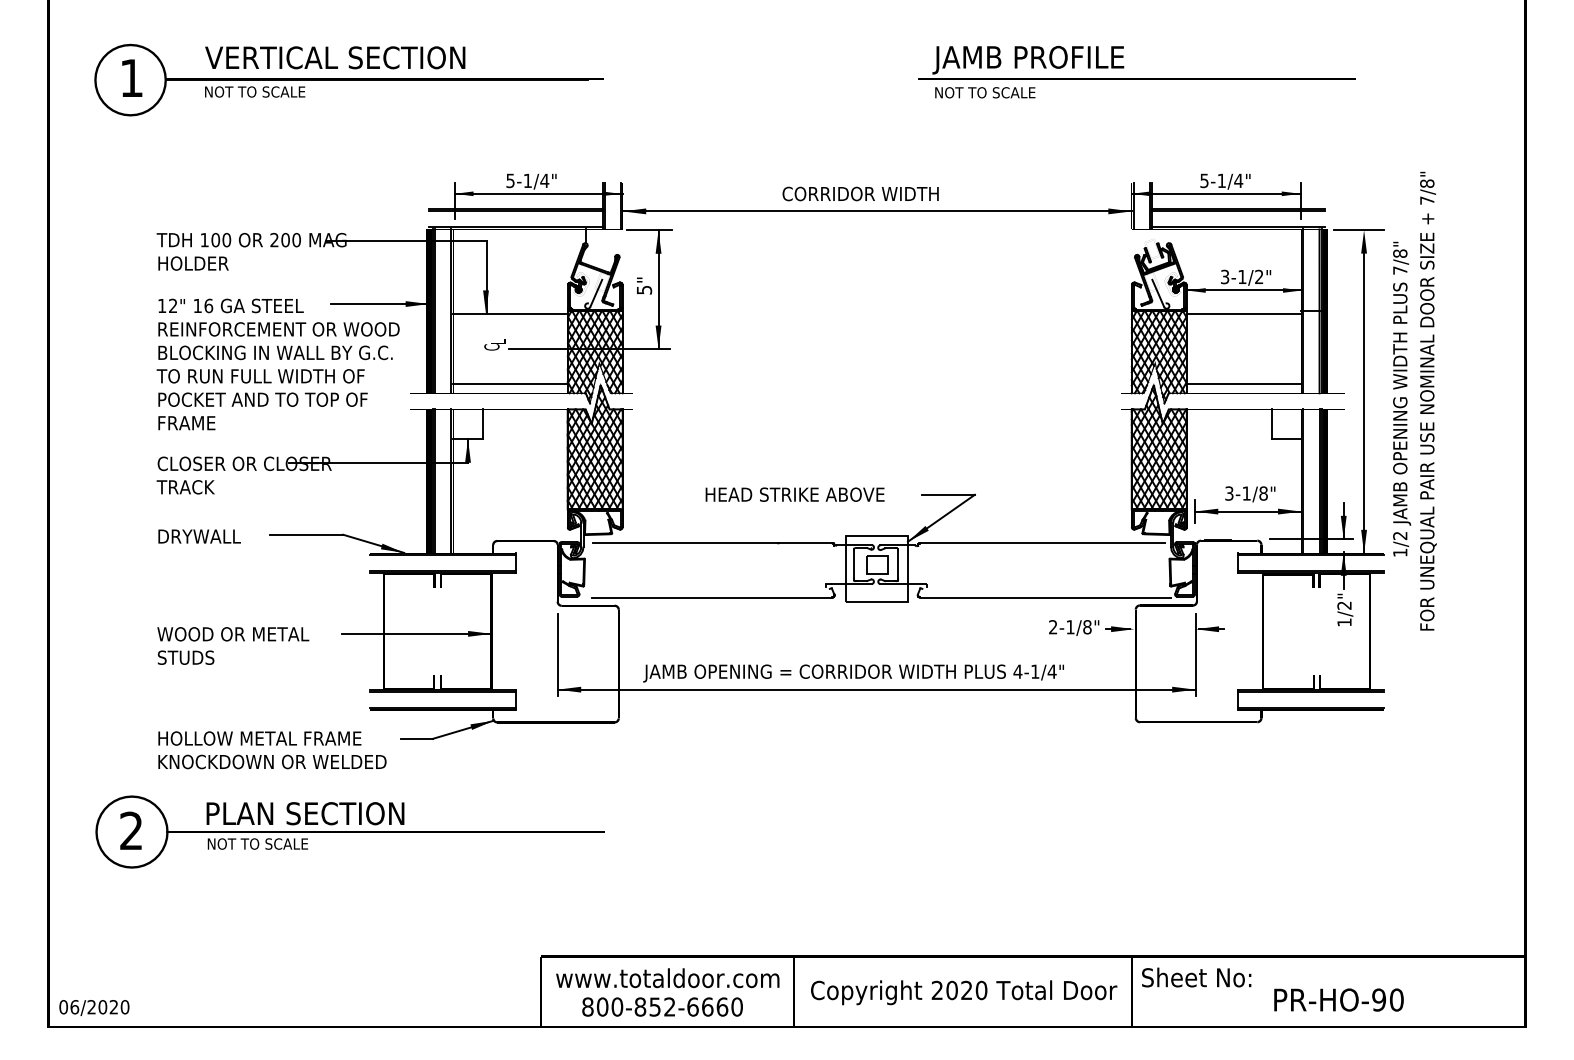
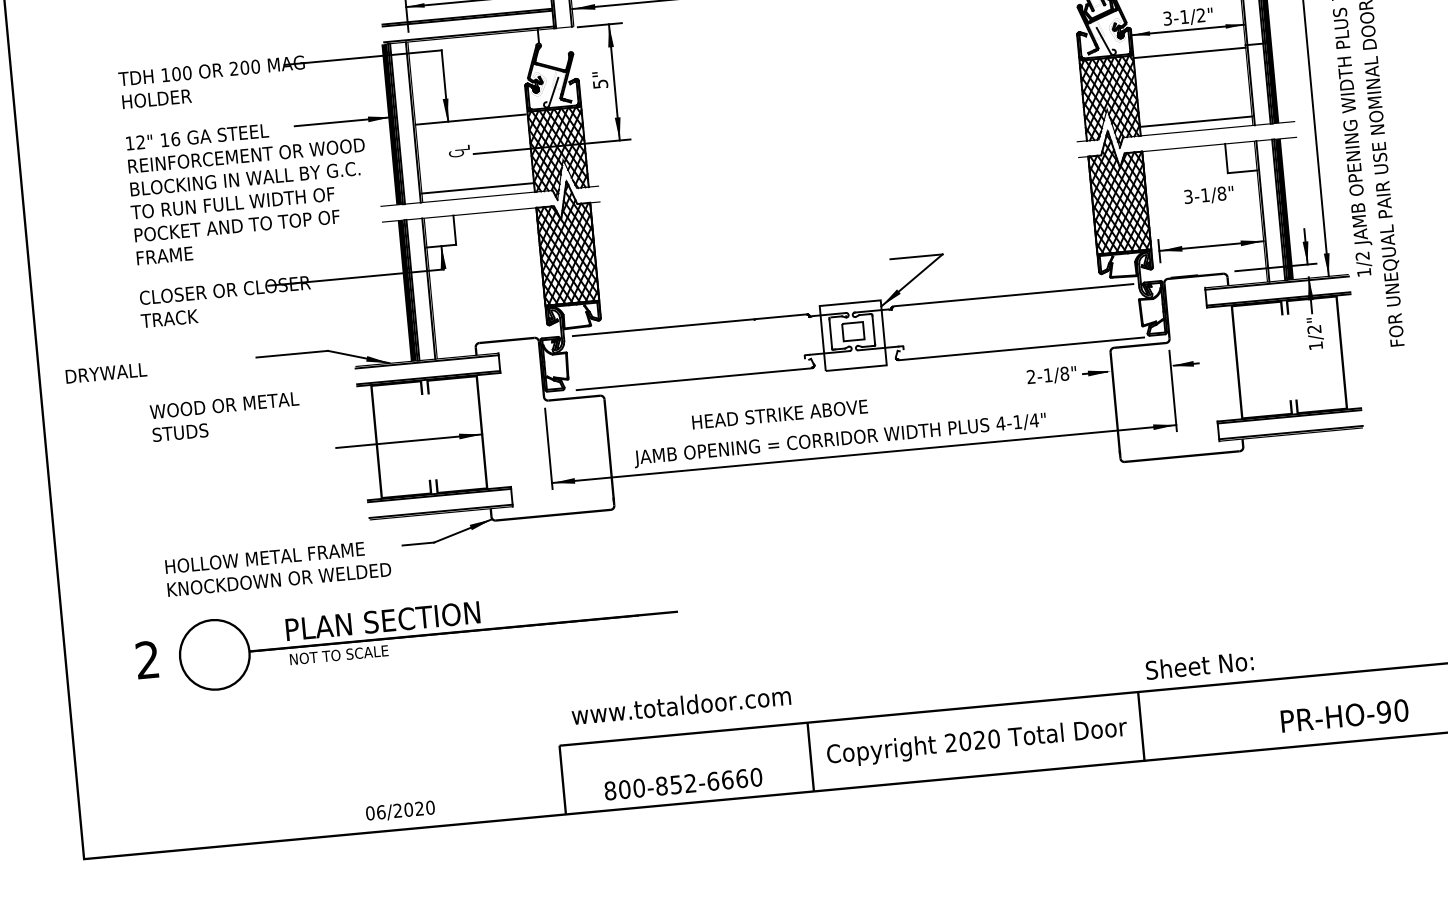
text: (794, 494) -> (779, 414), moved
text: (1250, 494) -> (1209, 195), moved
text: (199, 536) -> (106, 373), moved
text: (233, 645) -> (225, 416), moved
part: (349, 831) -> (427, 634), moved
text: (1196, 977) -> (1199, 665), moved
text: (667, 978) -> (681, 705), moved
text: (94, 1007) -> (400, 810), moved

